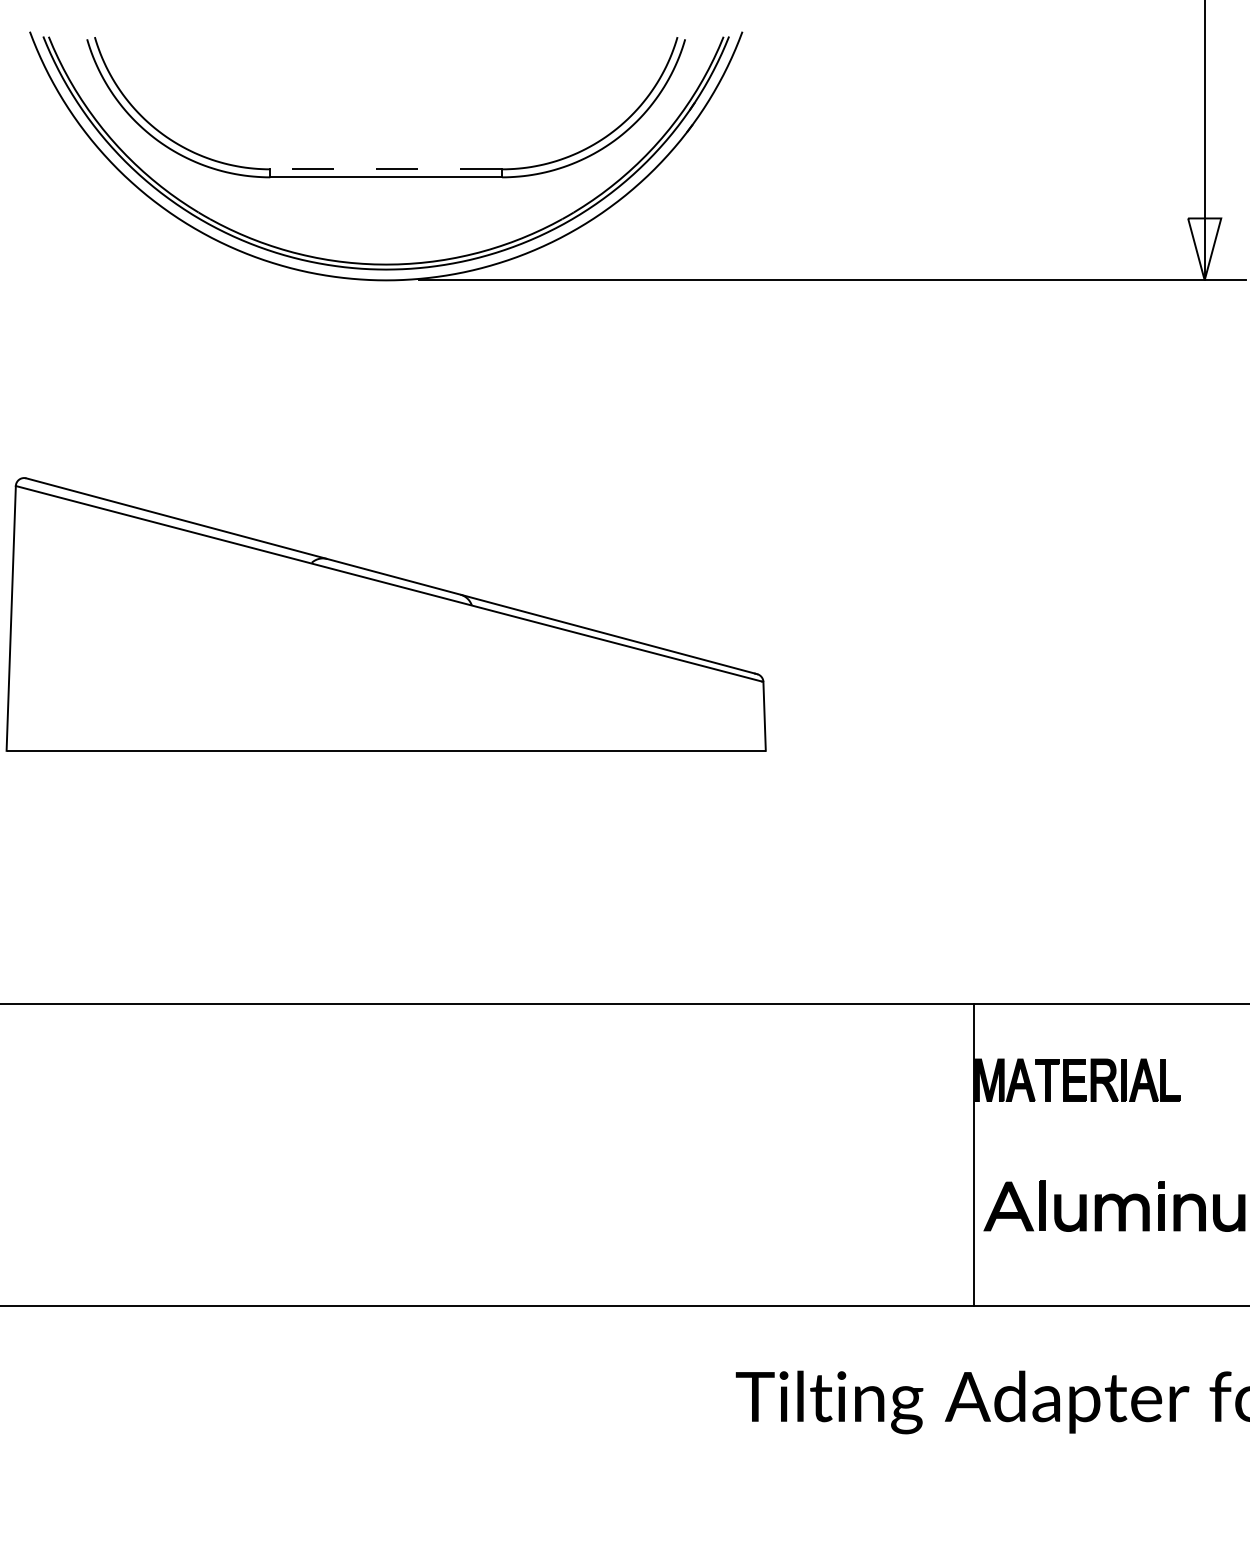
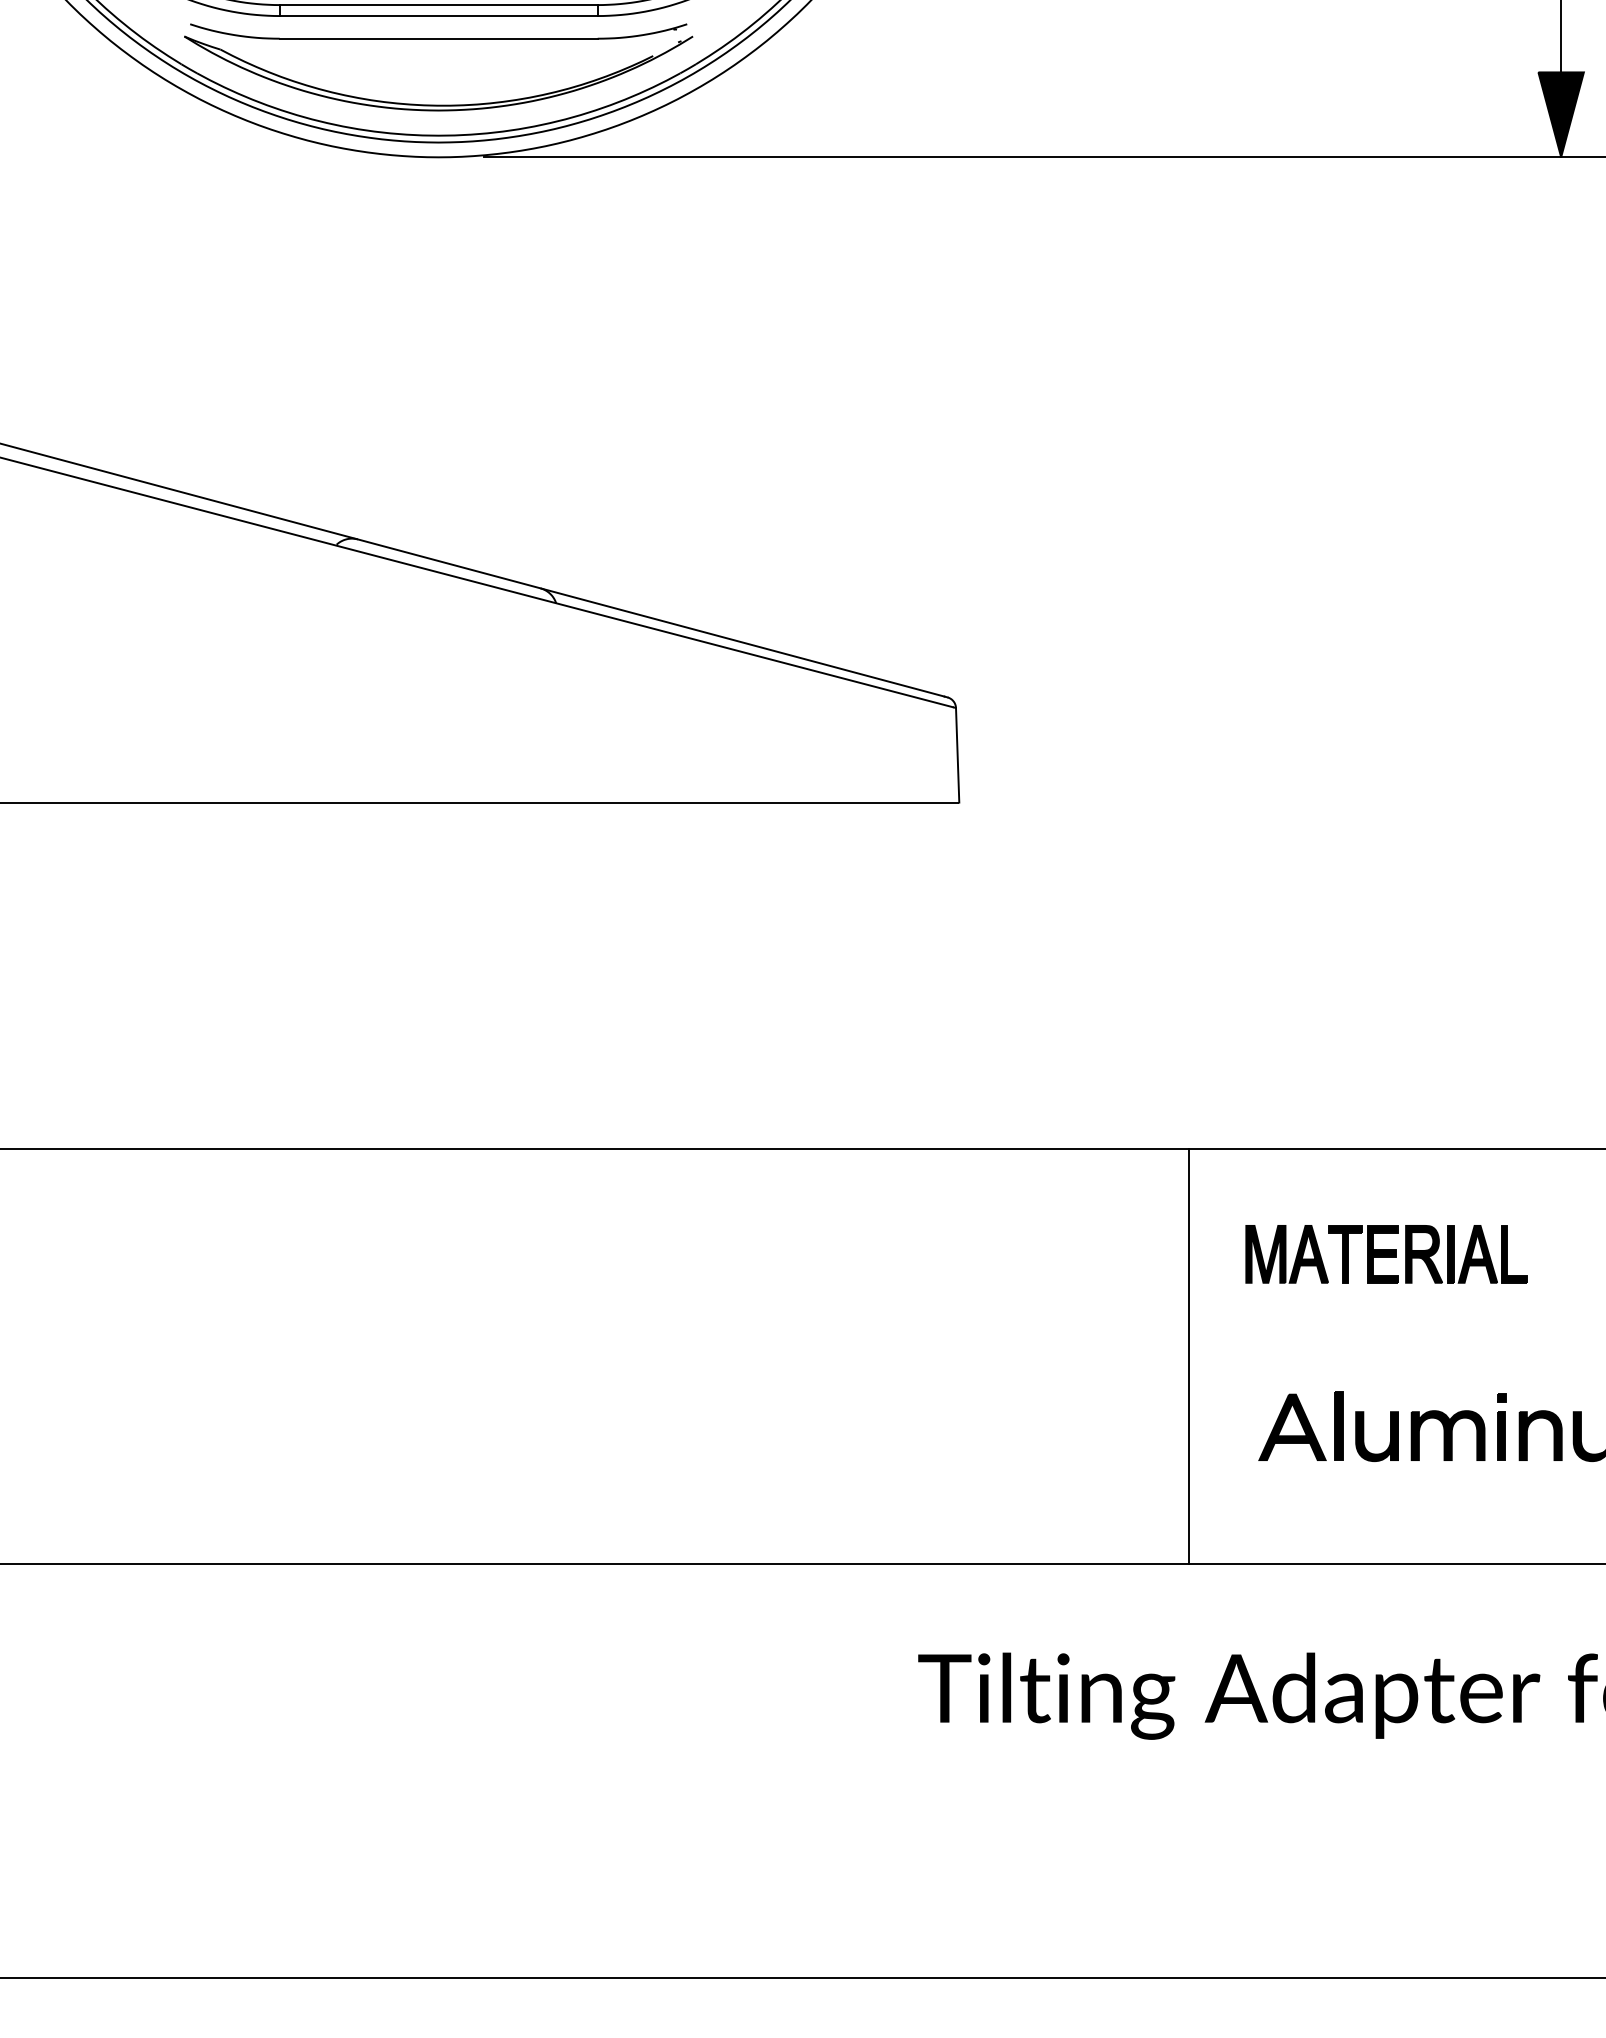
line: (386, 169) -> (439, 5), dashed -> solid
part: (385, 194) -> (437, 39), added
fill: (1204, 249) -> (1560, 114), added
line: (973, 1154) -> (1189, 1356), moved

